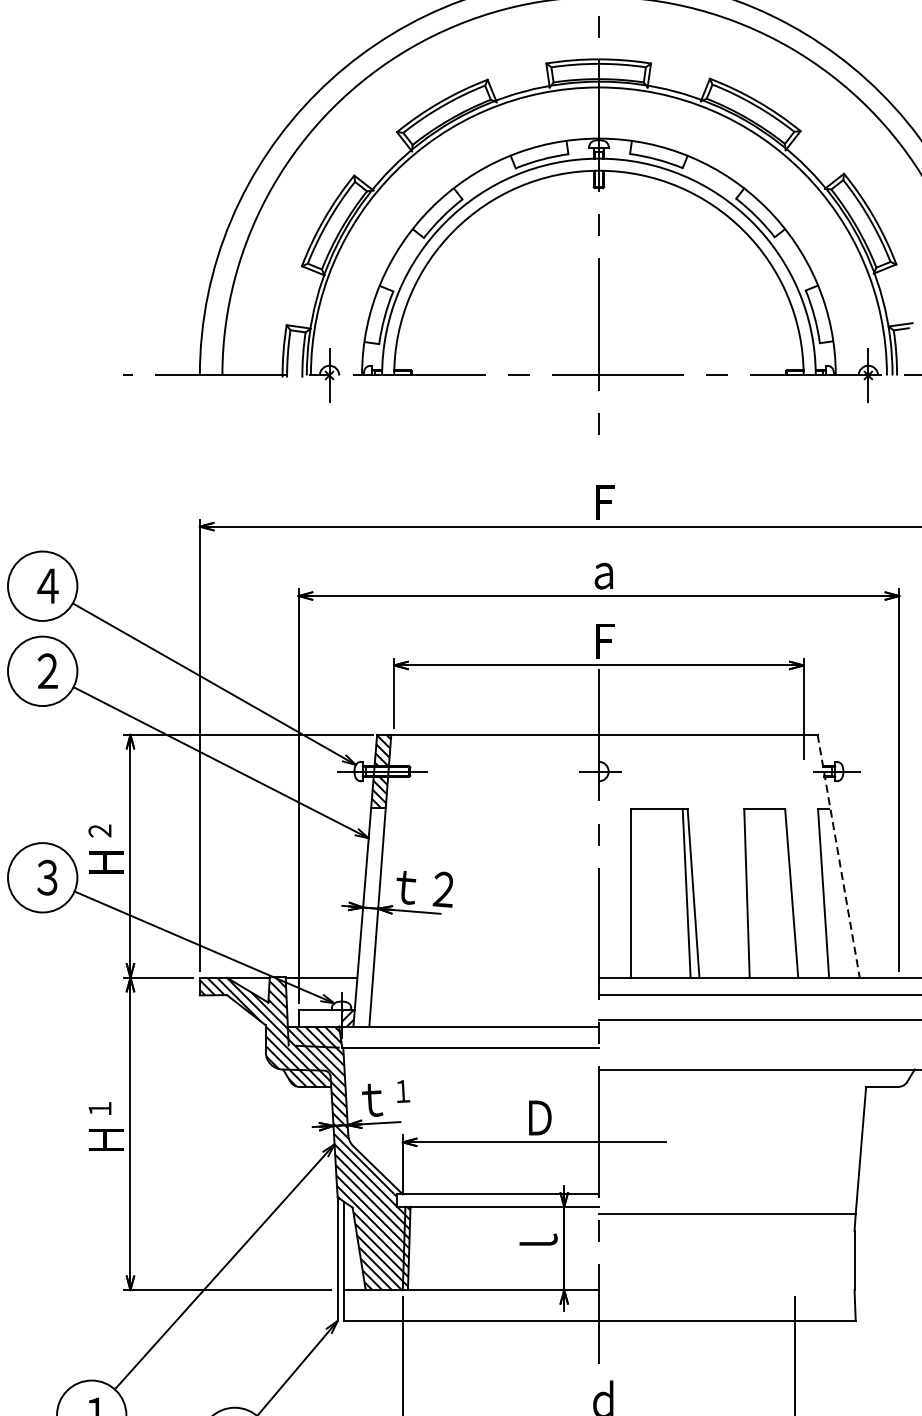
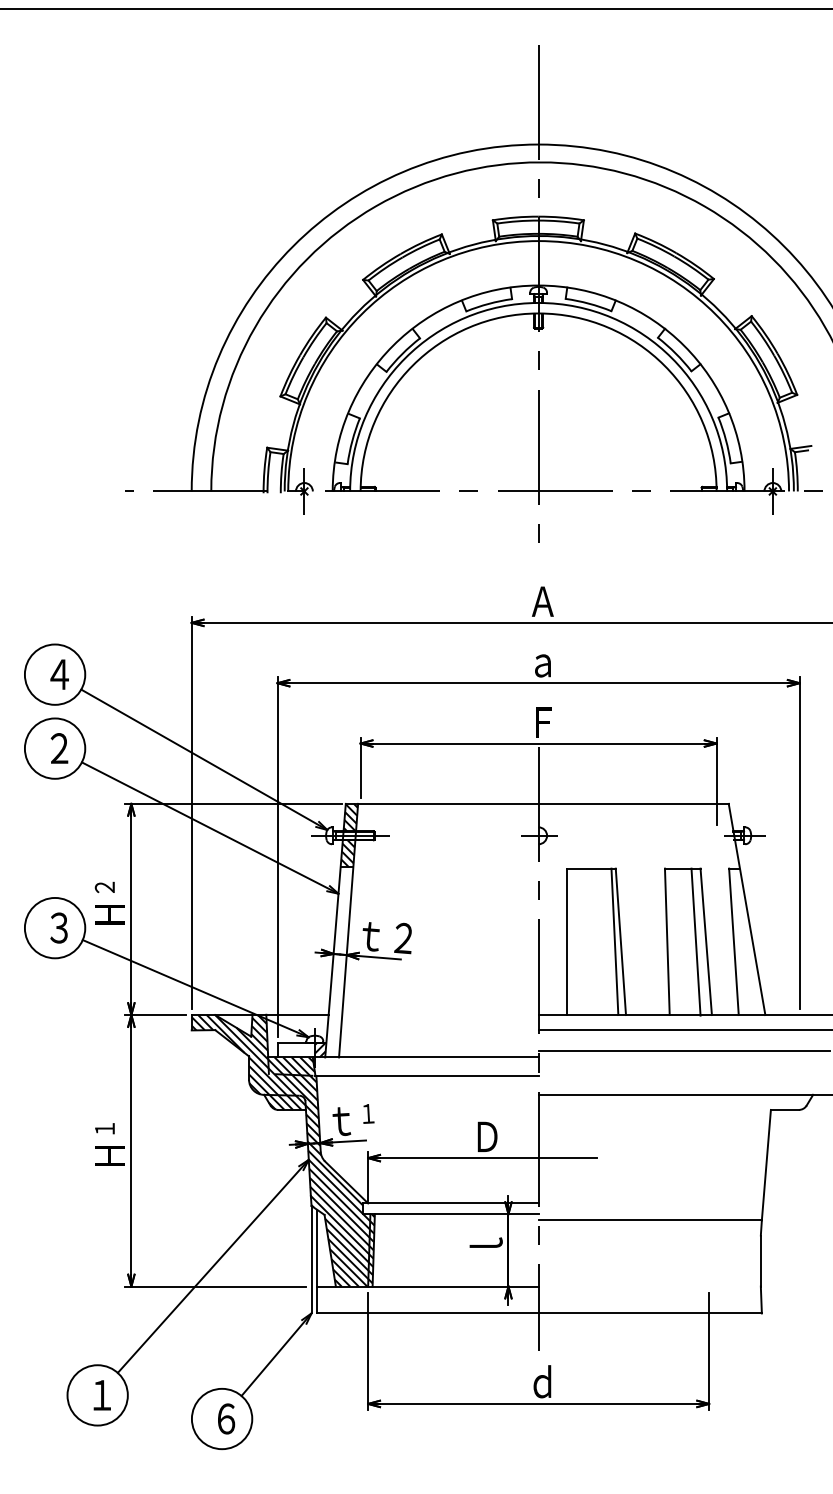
text: (603, 502) -> (542, 601), Ｆ -> Ａ
line: (839, 856) -> (747, 909), dashed -> solid
line: (779, 893) -> (695, 941), added

